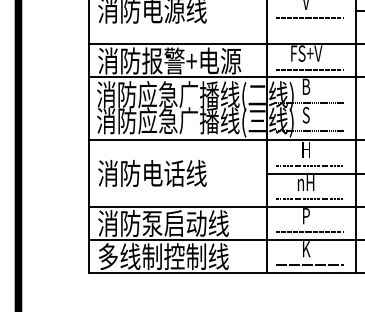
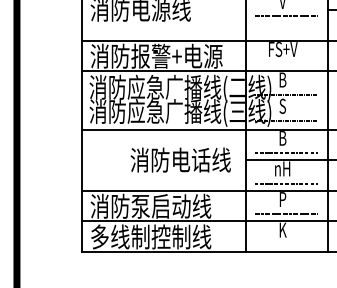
line: (309, 69) -> (285, 64), removed
text: (305, 150) -> (282, 138), H -> B
text: (152, 172) -> (180, 159), moved
line: (309, 264) -> (285, 244), removed

